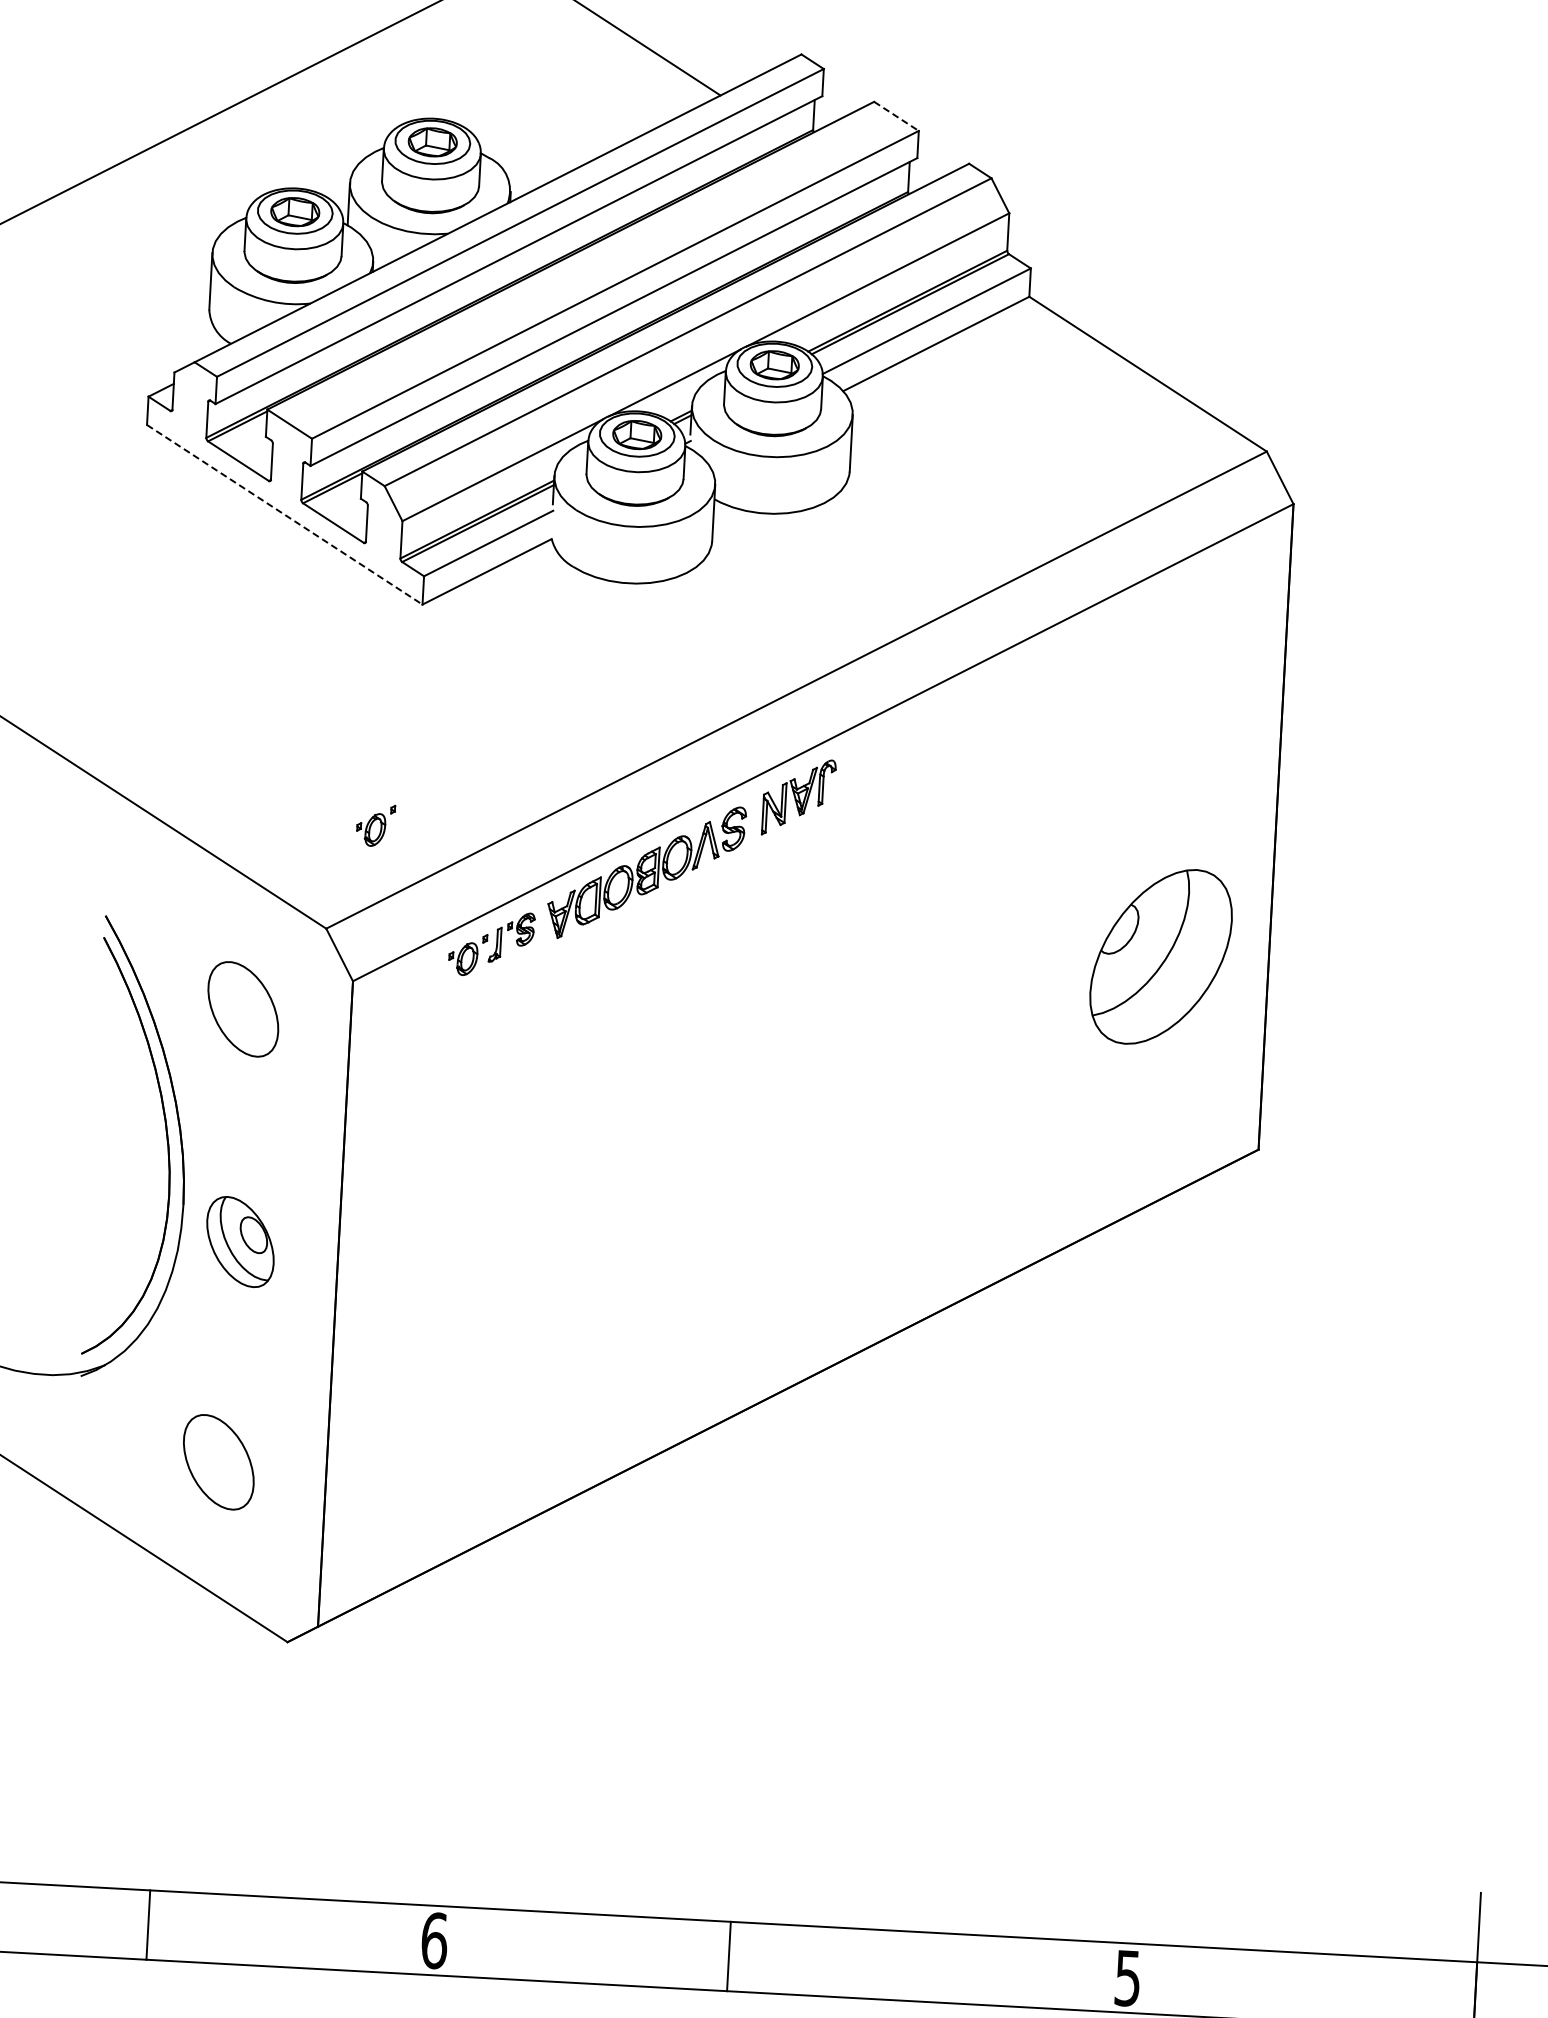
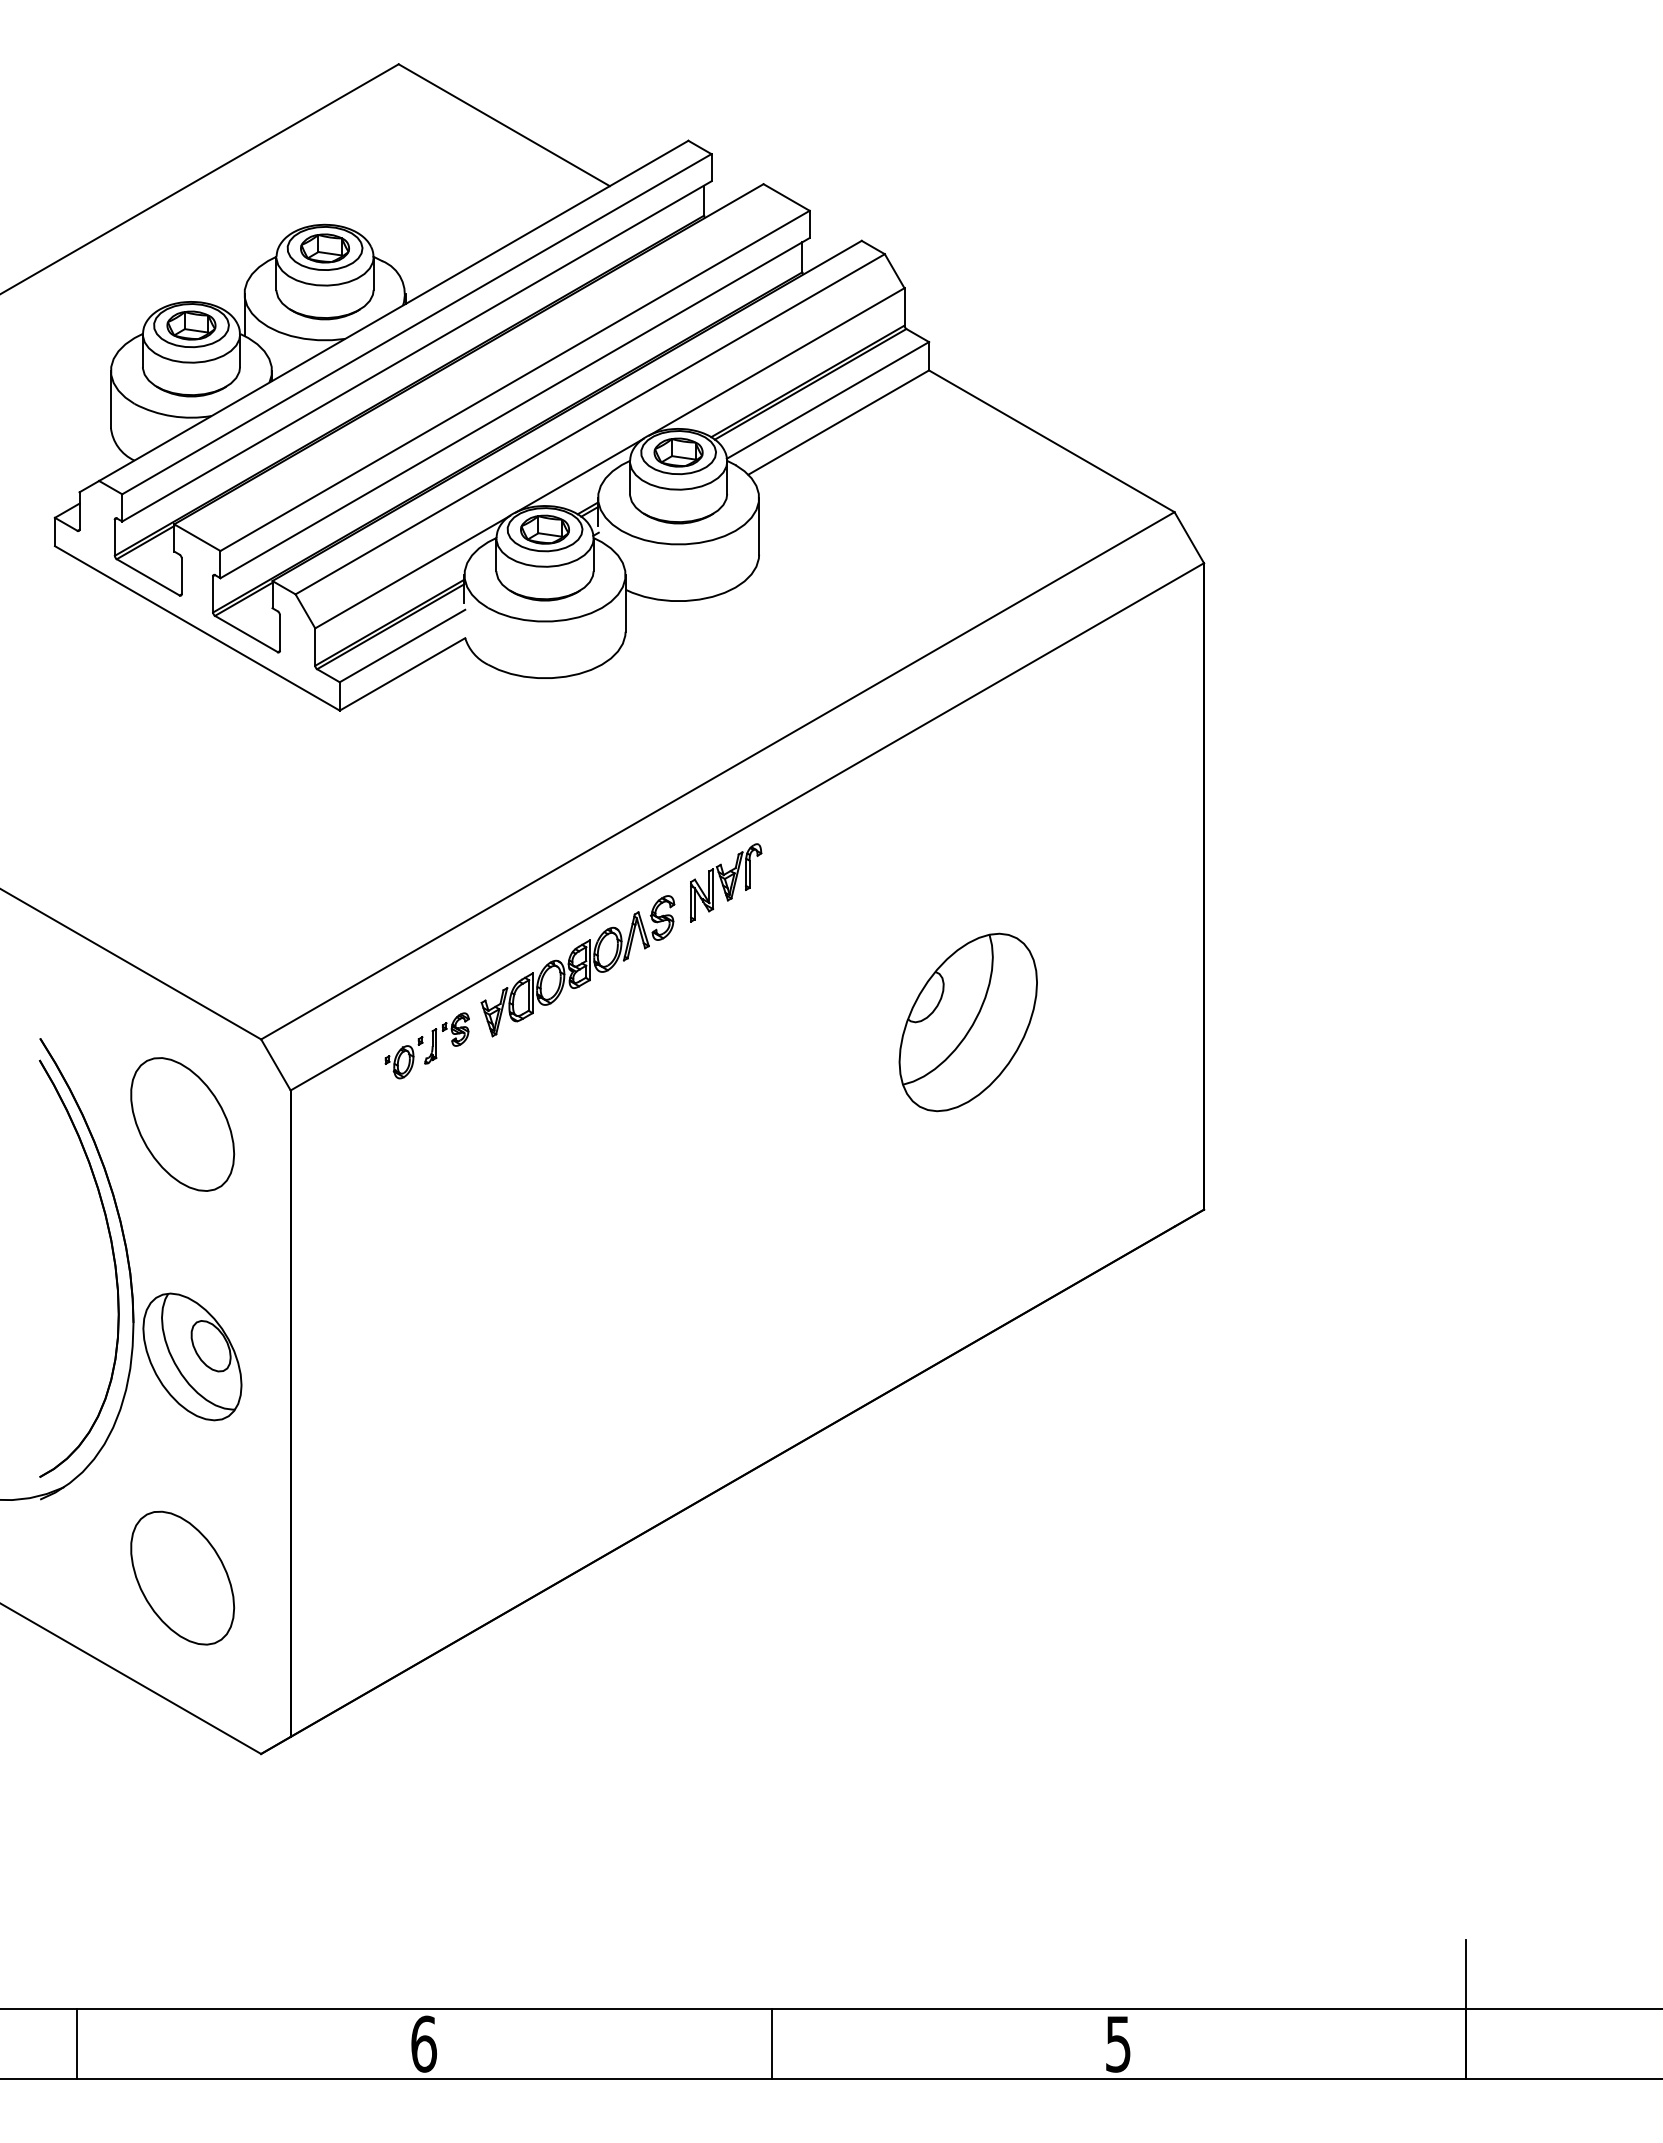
line: (896, 116) -> (786, 197), dashed -> solid
line: (284, 514) -> (197, 628), dashed -> solid
part: (375, 825) -> (304, 933), removed
part: (1160, 956) -> (967, 1022), moved
part: (243, 1009) -> (182, 1124), size x1.43
part: (240, 1241) -> (192, 1356), size x1.43
part: (218, 1461) -> (182, 1577), size x1.43
line: (148, 1924) -> (77, 2043), moved
line: (728, 1956) -> (771, 2043), moved

